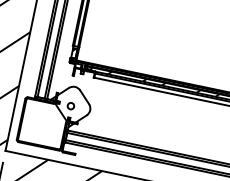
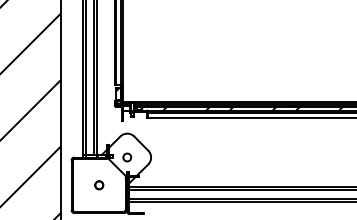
part: (43, 124) -> (99, 185), added

